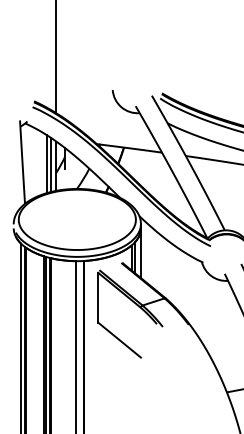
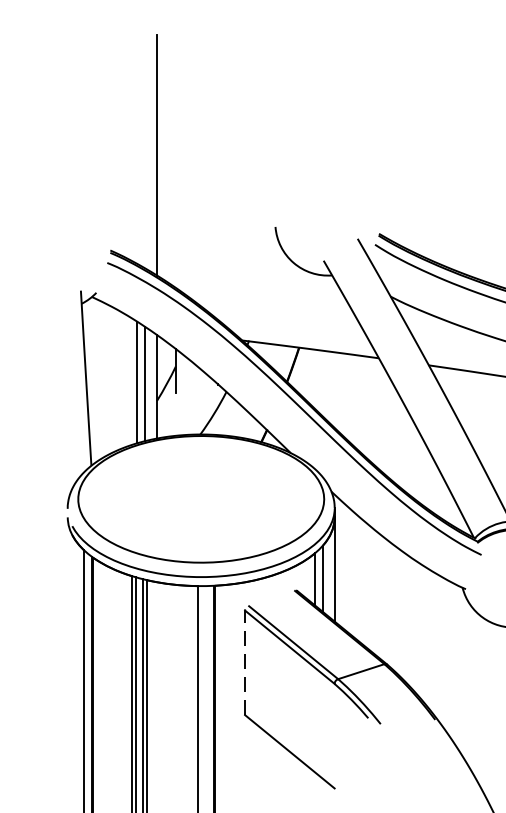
line: (98, 297) -> (245, 662), solid -> dashed

